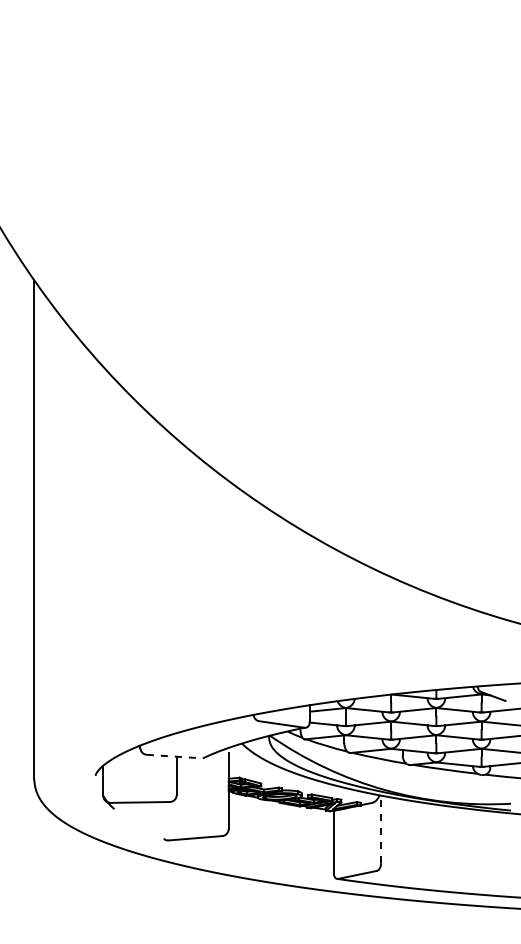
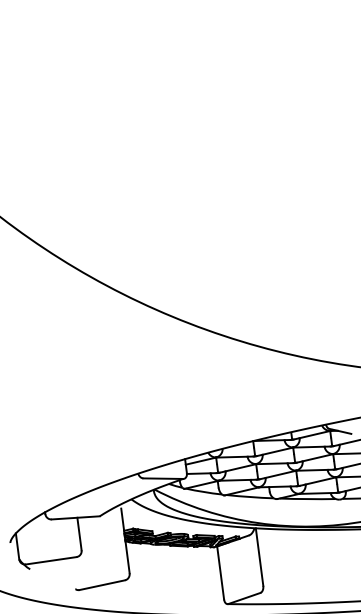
line: (175, 756) -> (76, 517), dashed -> solid
line: (381, 829) -> (259, 557), dashed -> solid

